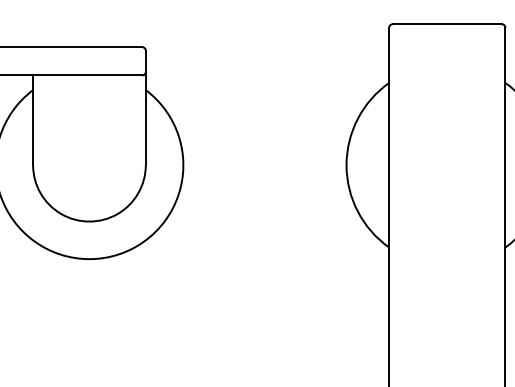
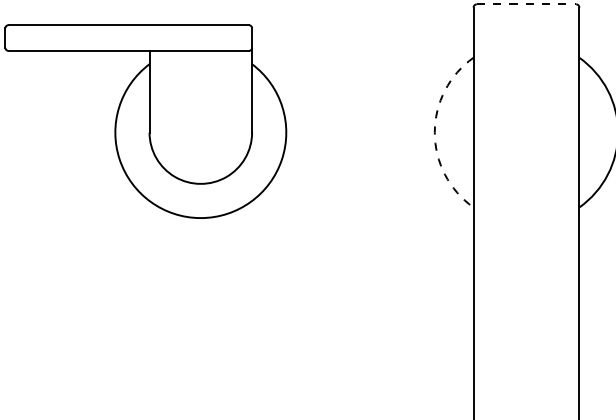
line: (447, 24) -> (526, 4), solid -> dashed
arc: (346, 165) -> (434, 132), solid -> dashed

